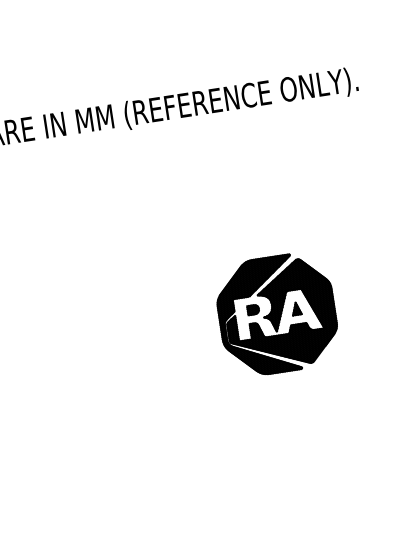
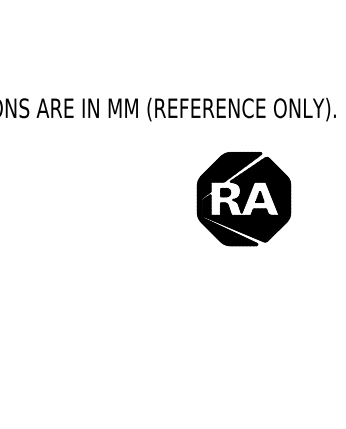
part: (276, 315) -> (243, 199), moved

